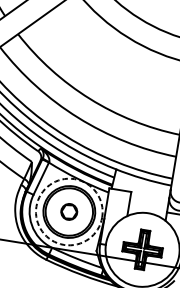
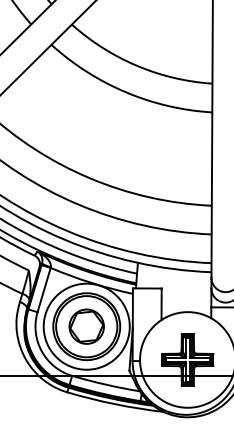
circle: (69, 211) -> (86, 326), dashed -> solid
part: (69, 211) -> (86, 326), size x1.67

